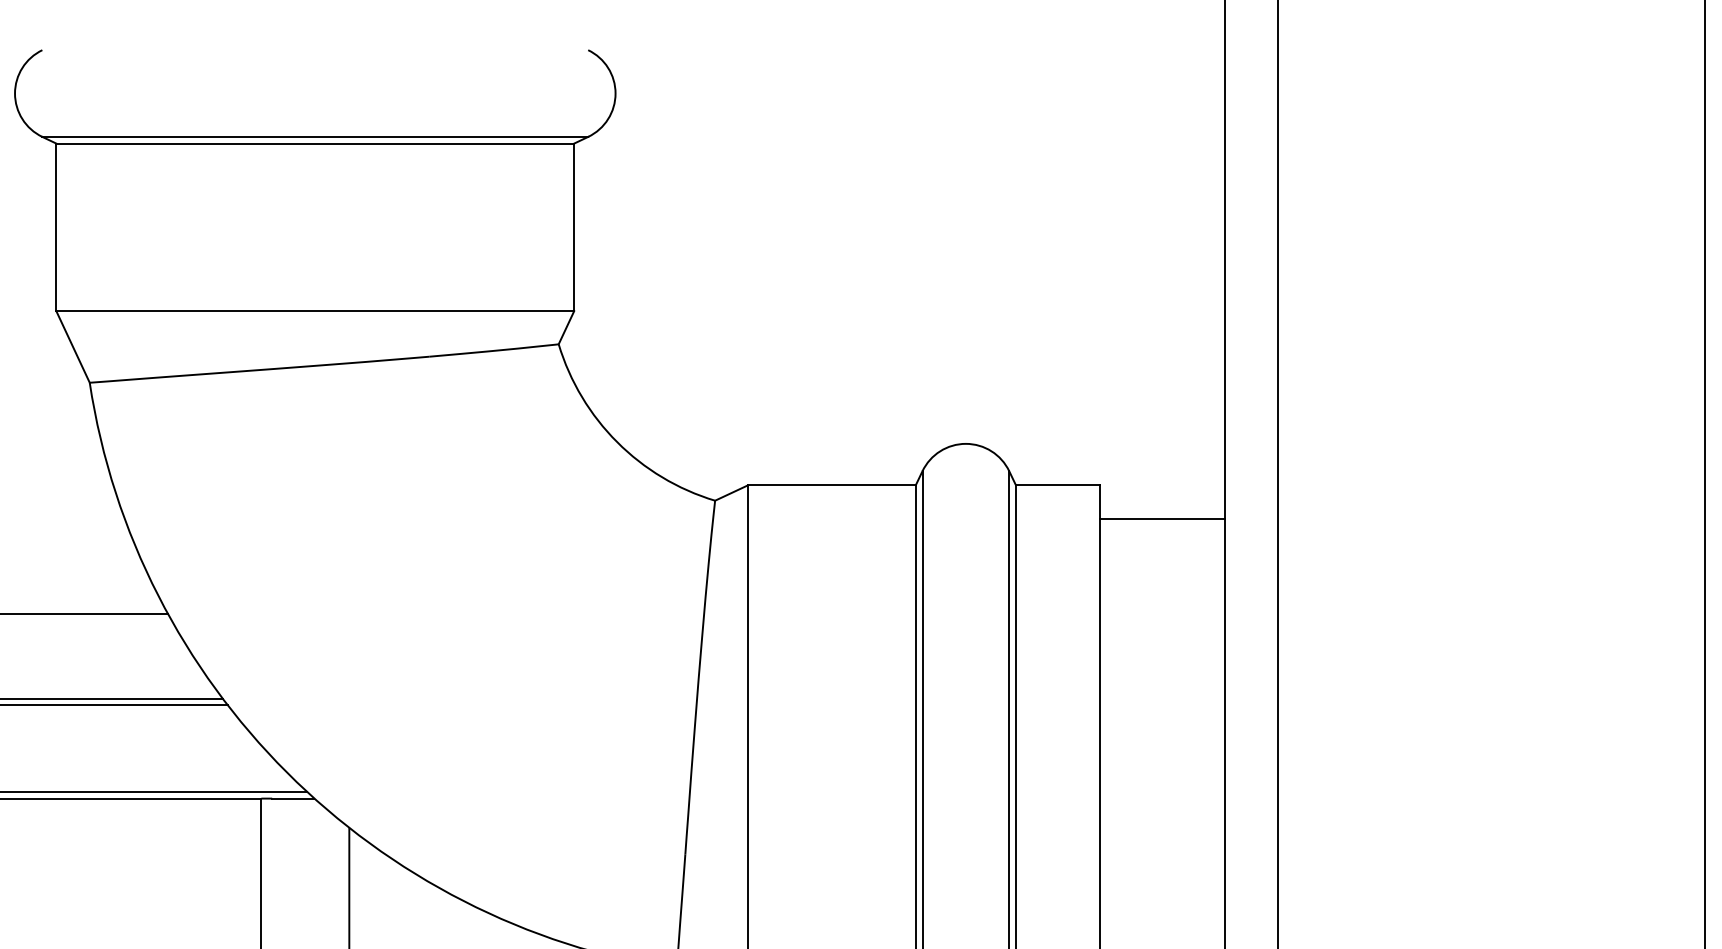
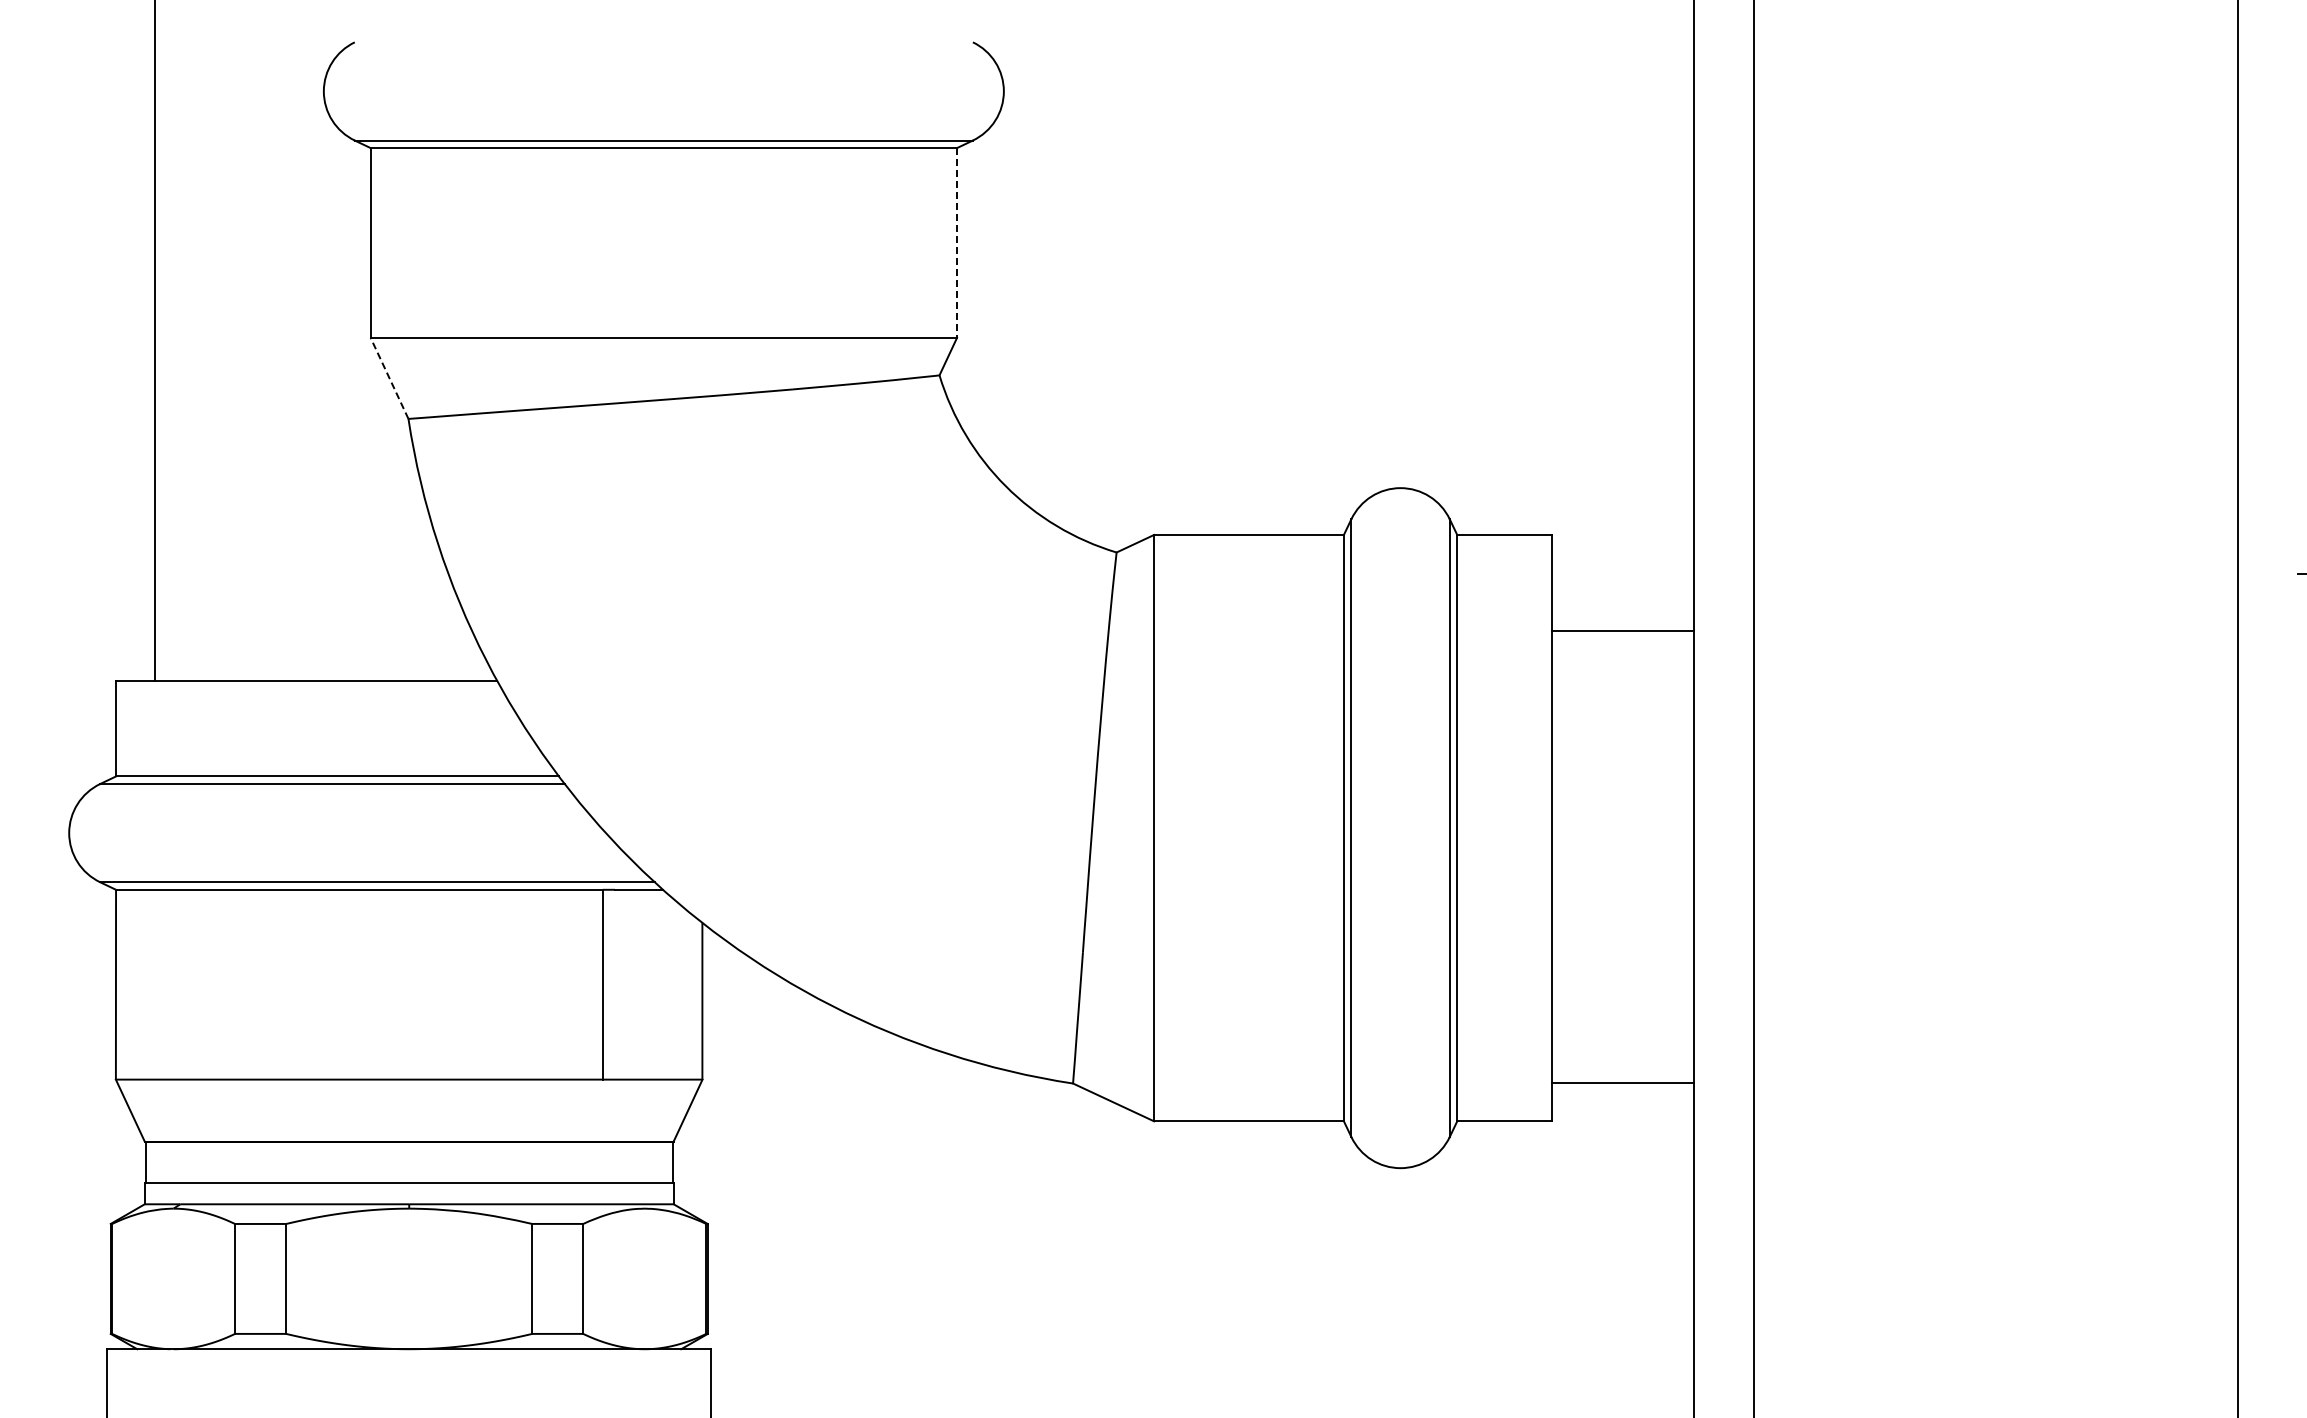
line: (574, 227) -> (957, 243), solid -> dashed
line: (73, 347) -> (389, 378), solid -> dashed
line: (1161, 519) -> (1622, 630), moved

